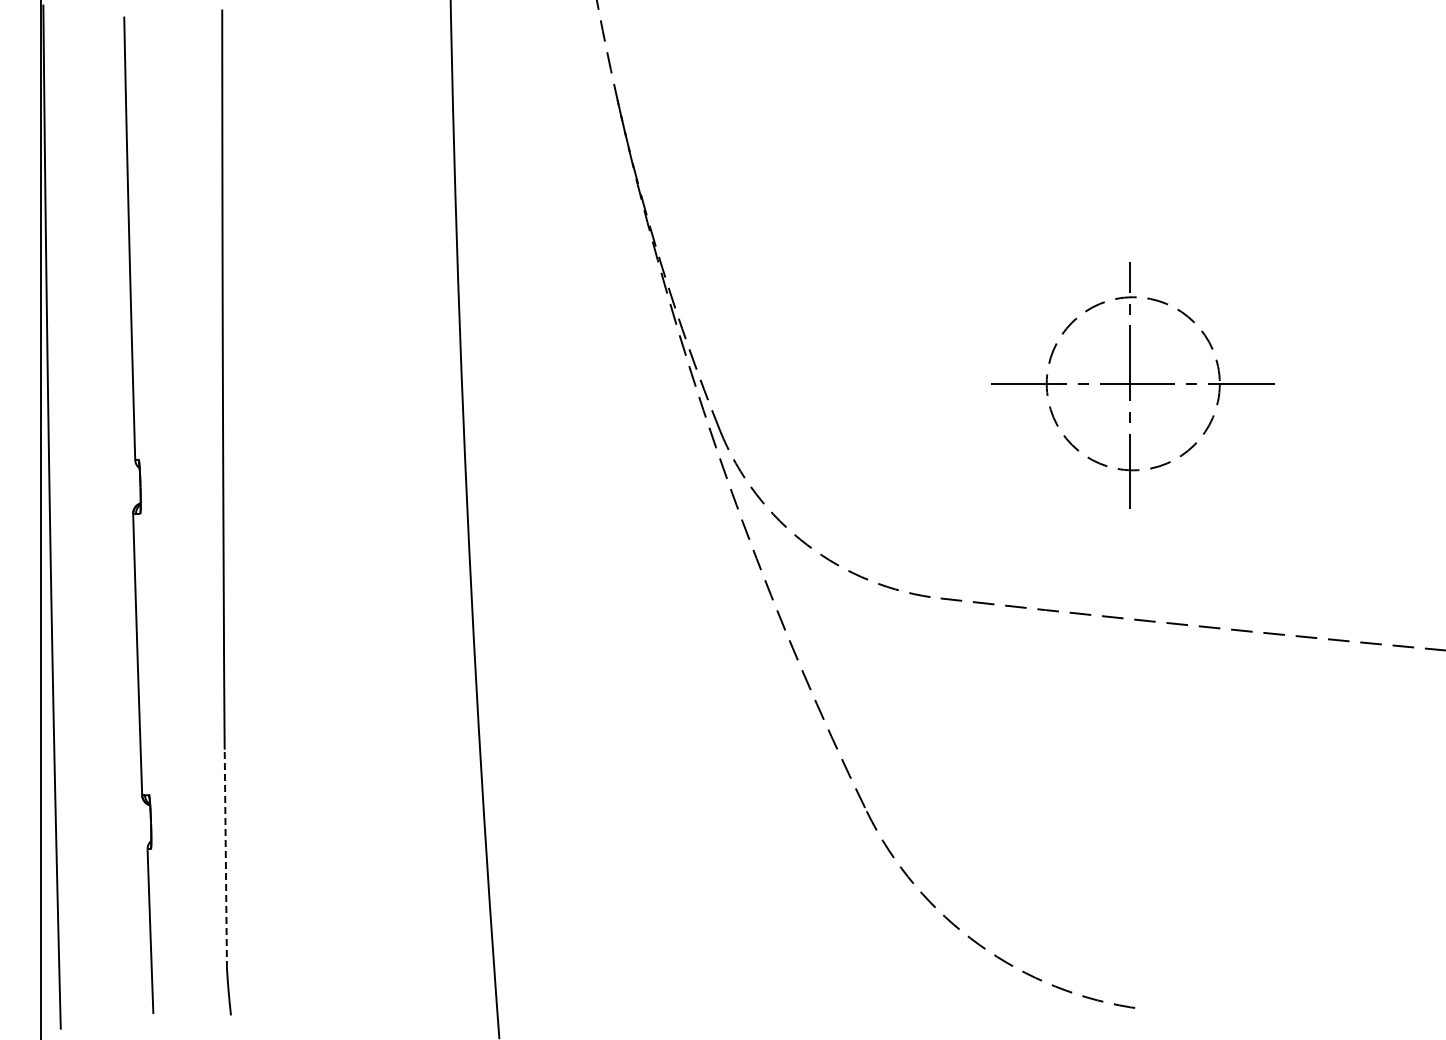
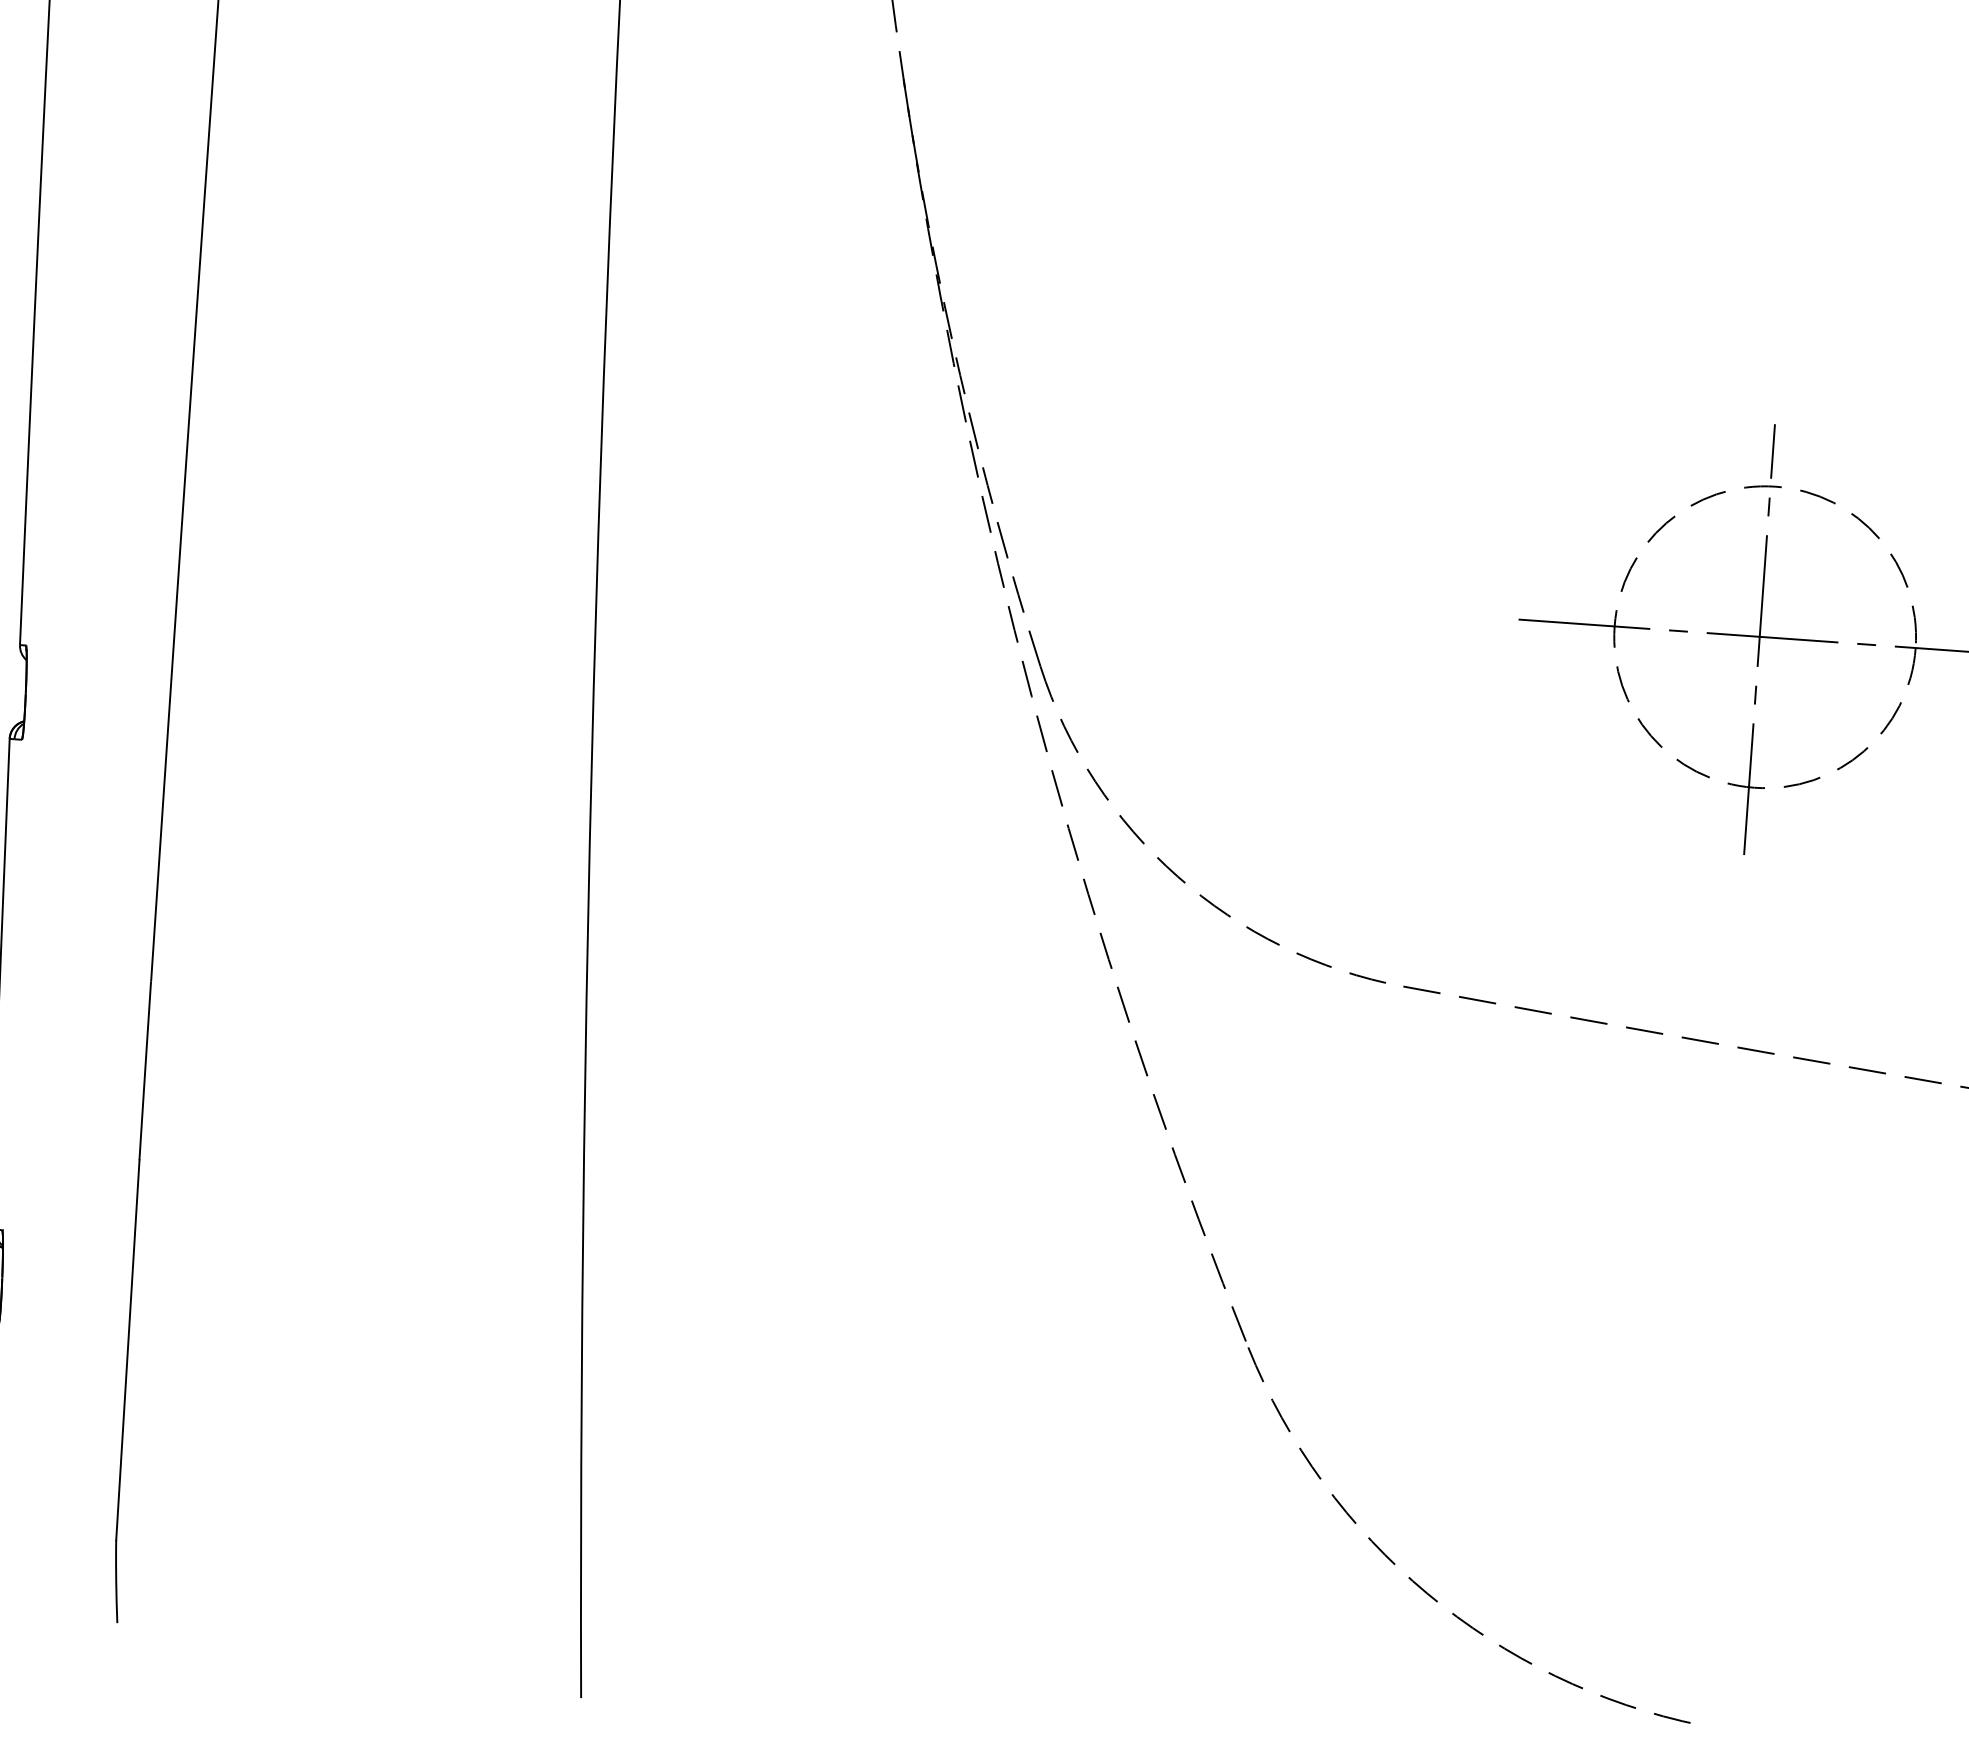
line: (225, 858) -> (127, 1349), dashed -> solid

